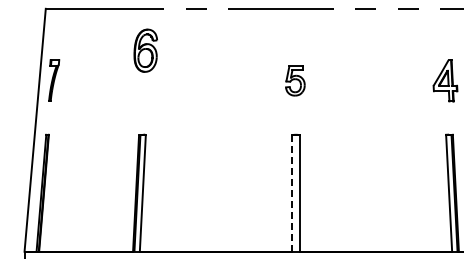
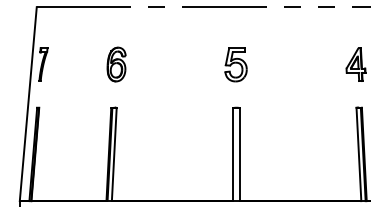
part: (145, 50) -> (116, 64), moved
part: (295, 80) -> (236, 64), size x1.43
line: (291, 192) -> (233, 153), dashed -> solid

